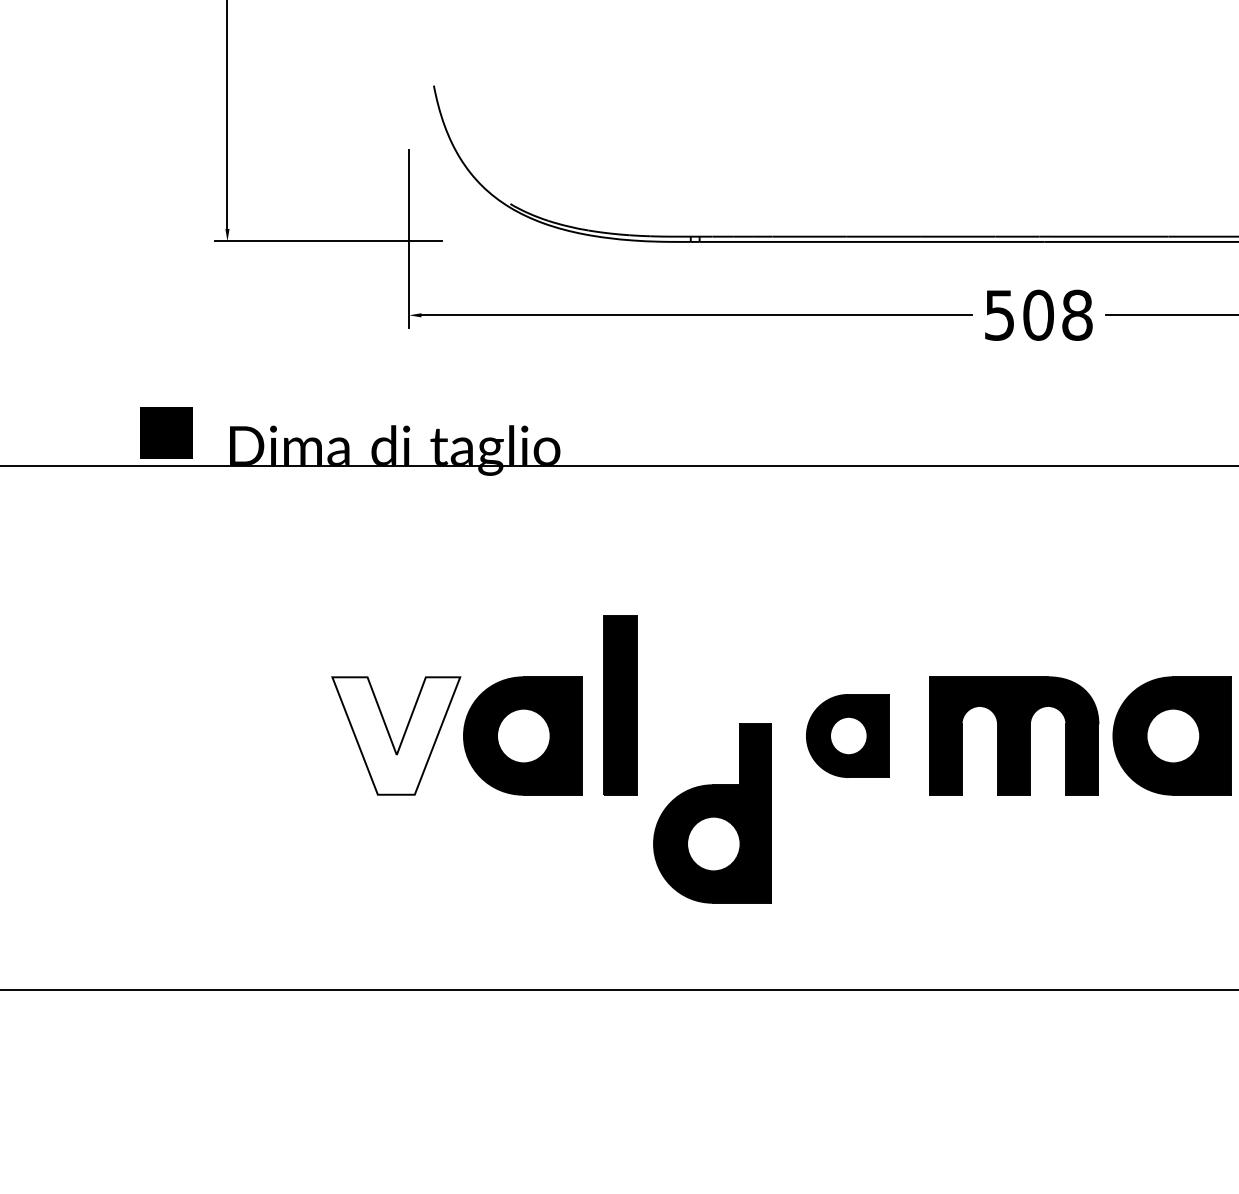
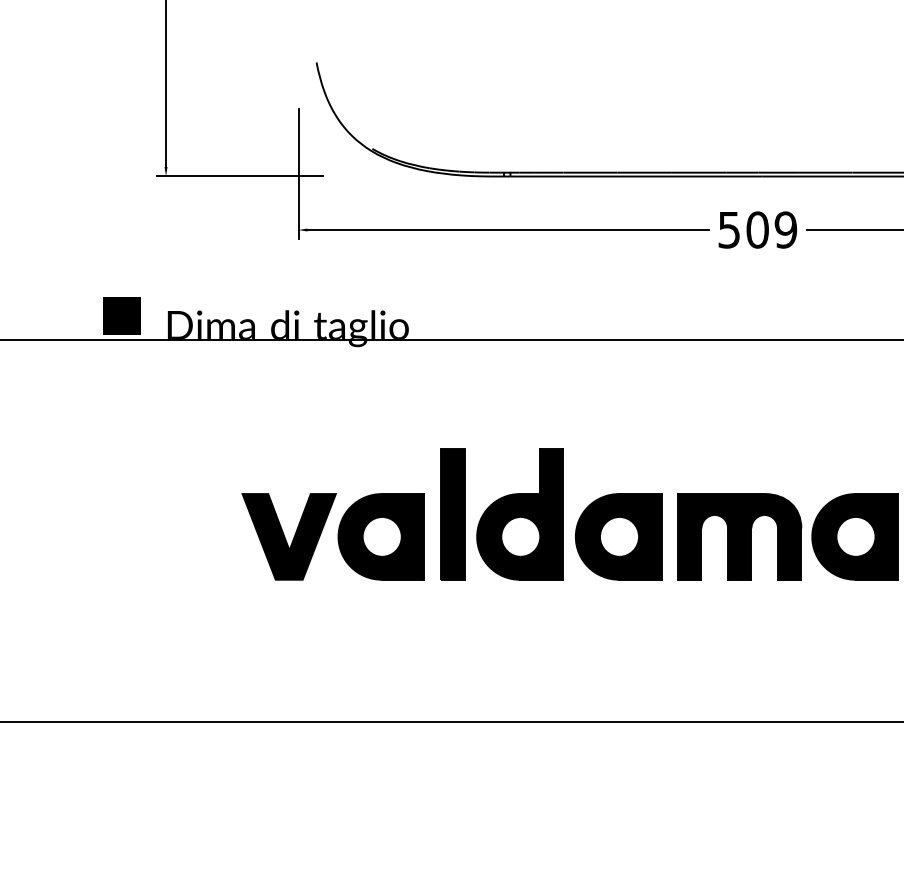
text: (1077, 314) -> (786, 229), 508 -> 509
fill: (396, 735) -> (289, 536), added
part: (847, 735) -> (618, 536), size x1.43
part: (712, 813) -> (519, 514), moved

